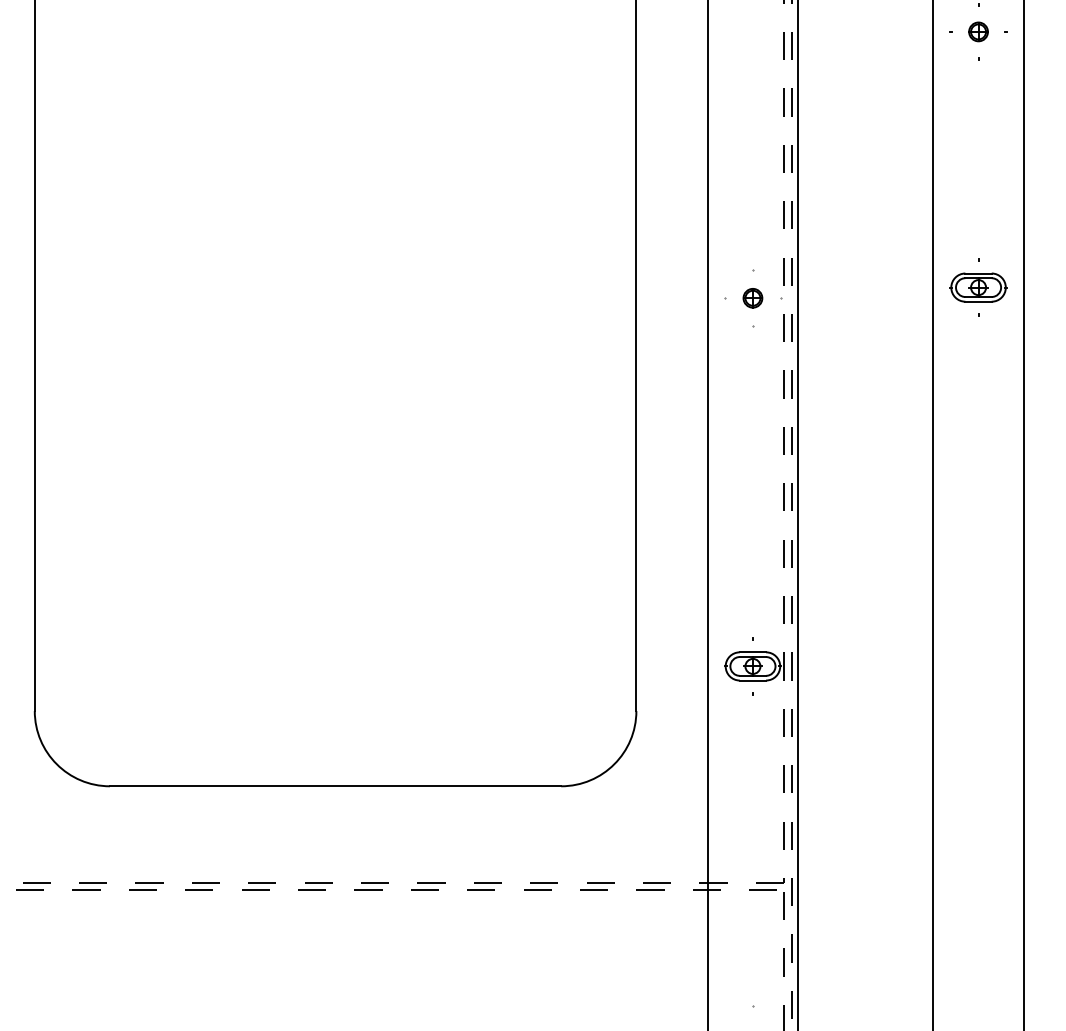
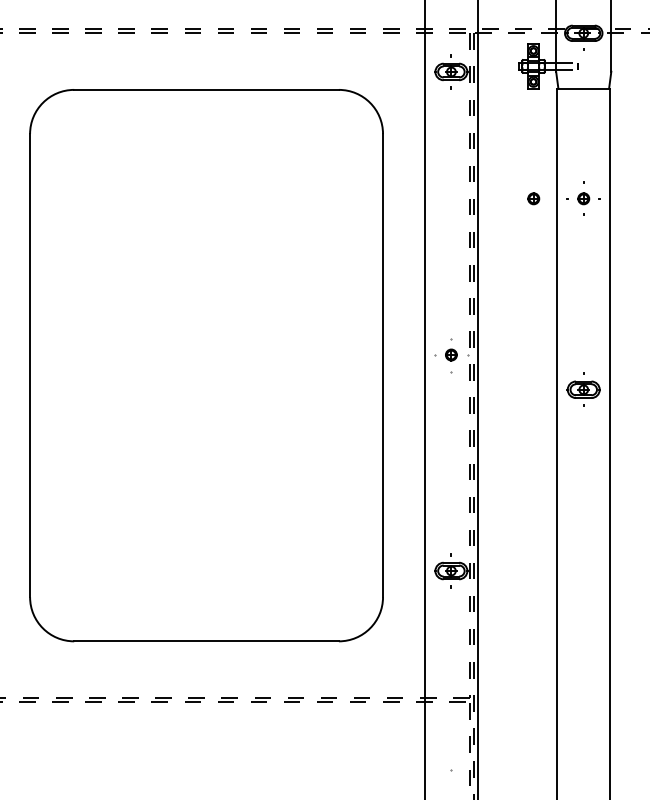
part: (892, 31) -> (533, 198), added
part: (978, 287) -> (583, 389), moved

